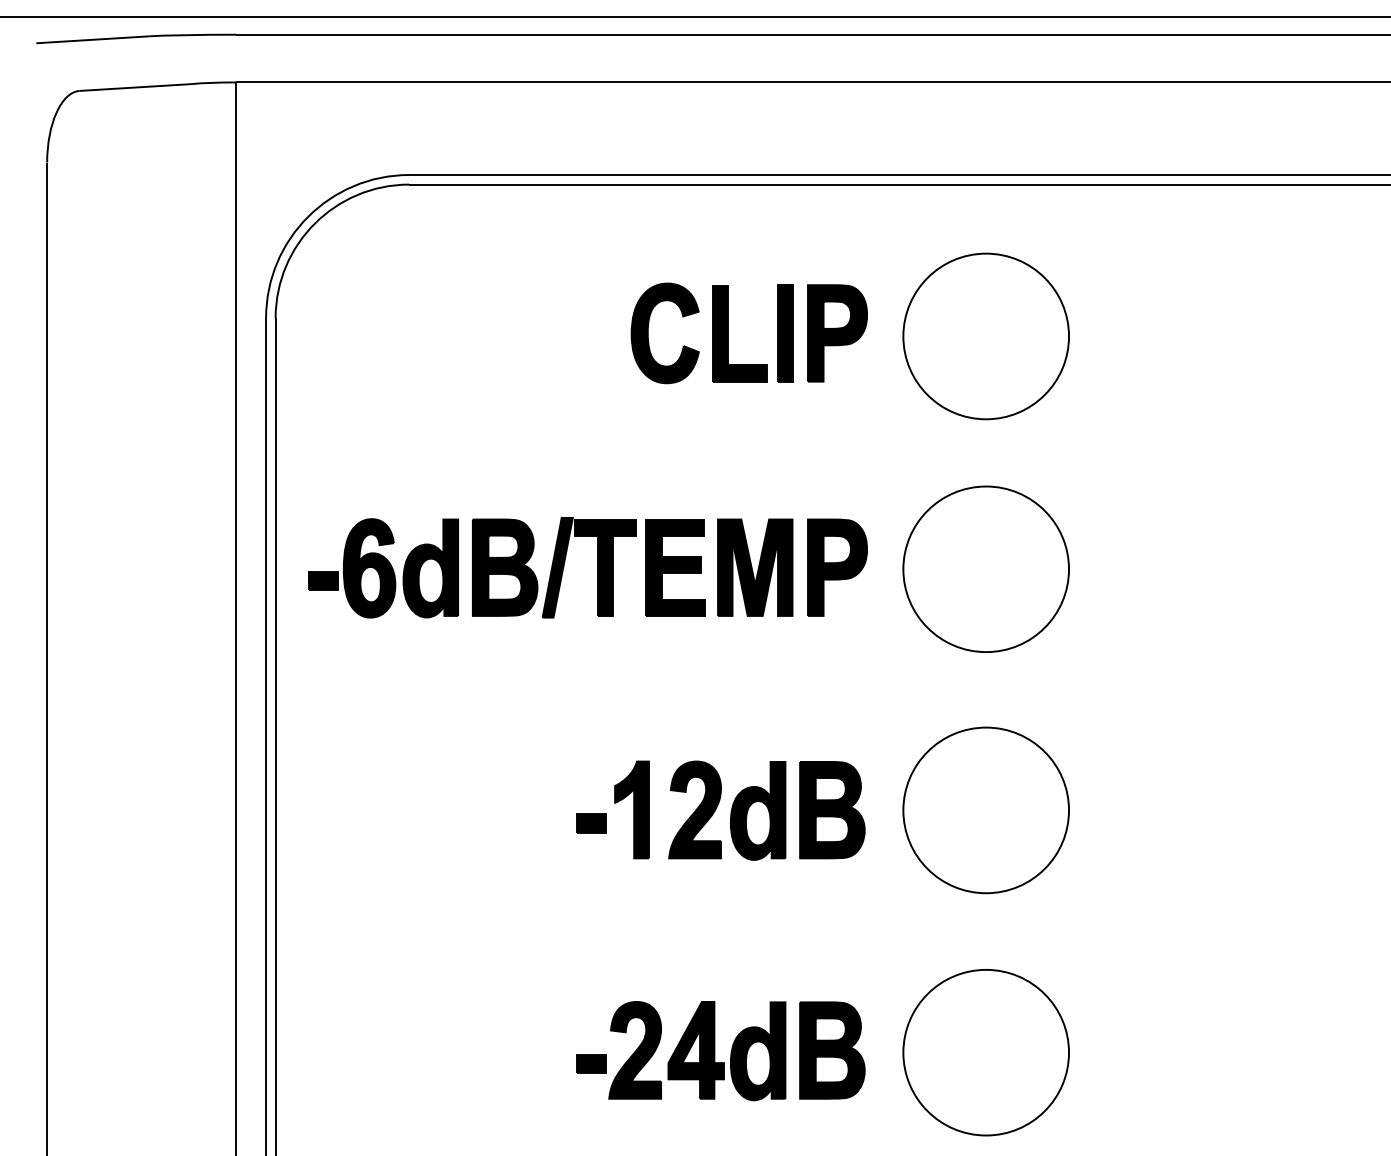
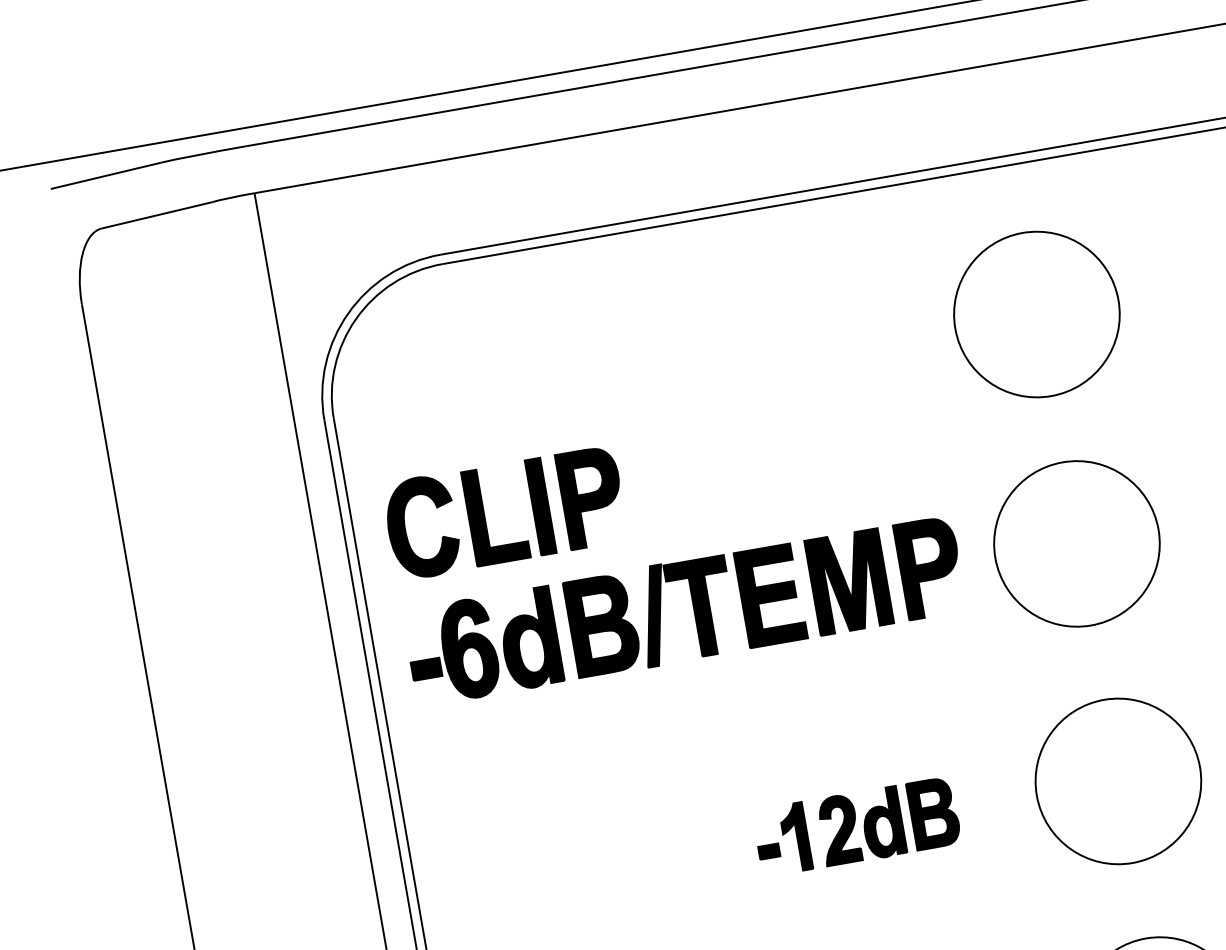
part: (728, 333) -> (484, 516), moved
part: (720, 810) -> (856, 827), size x0.7

